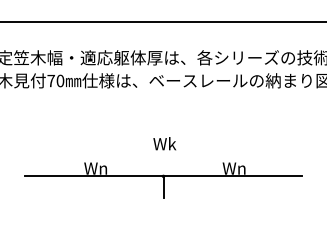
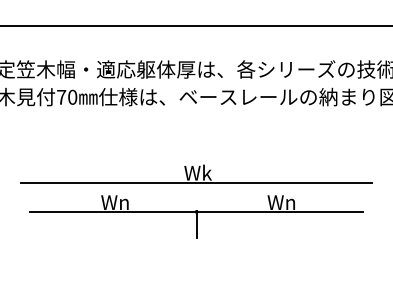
line: (163, 151) -> (196, 182), added

